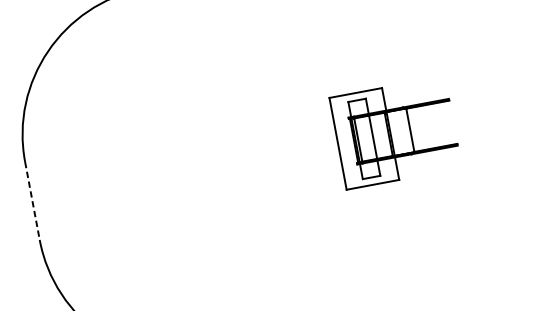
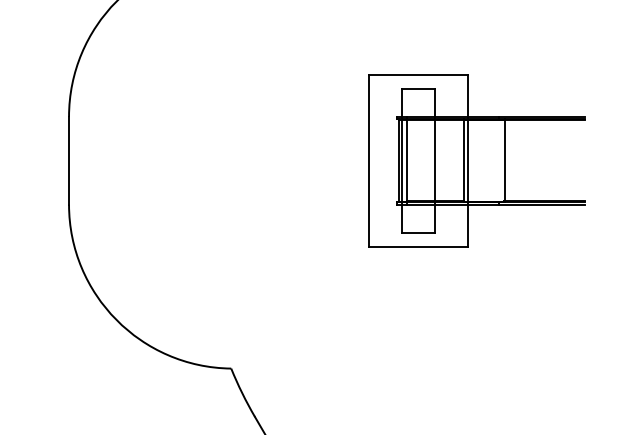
part: (395, 132) -> (476, 160), size x1.67
line: (32, 200) -> (69, 160), dashed -> solid

